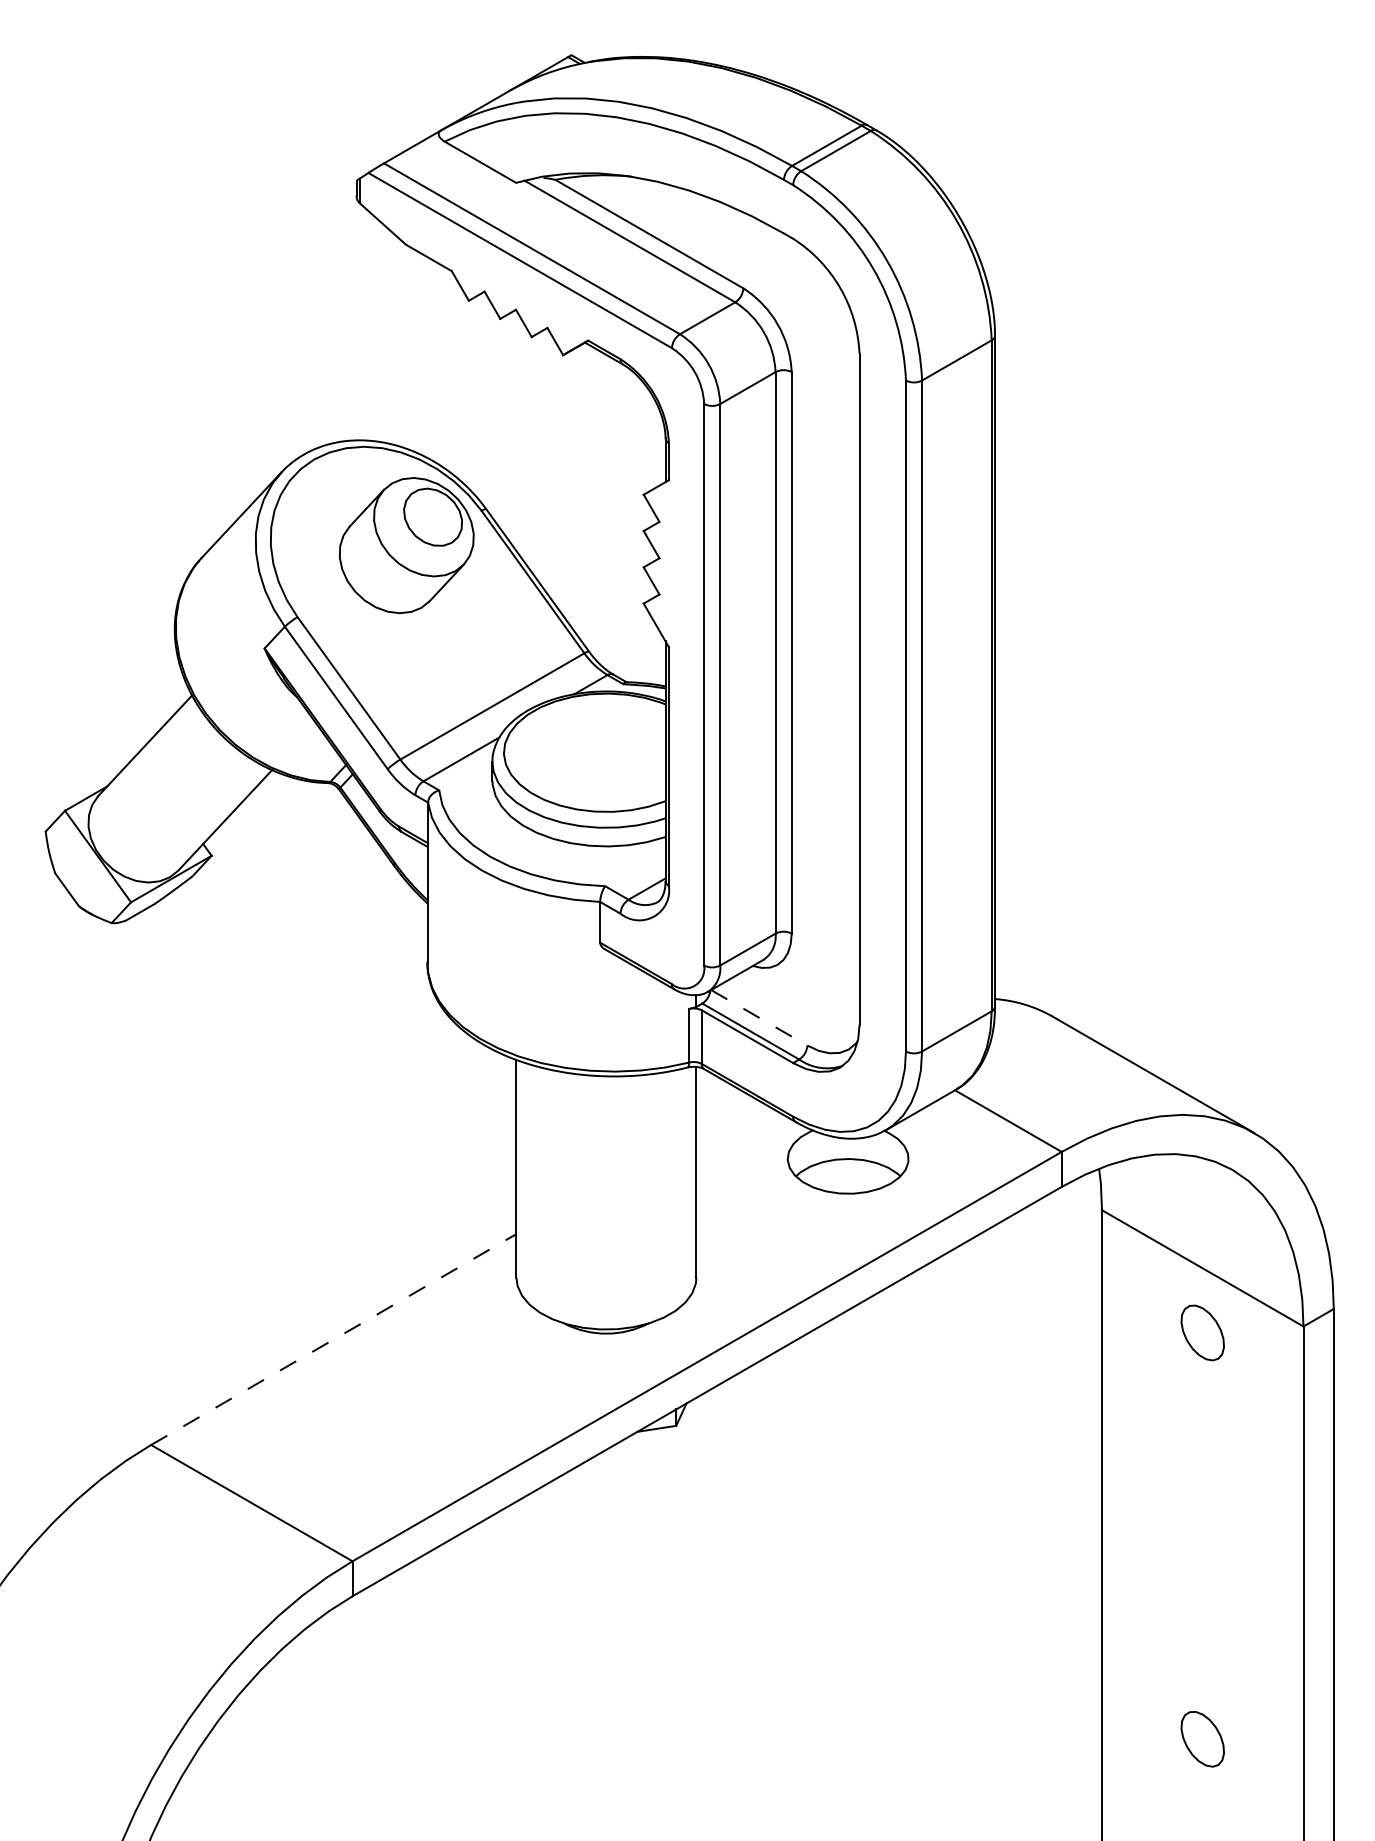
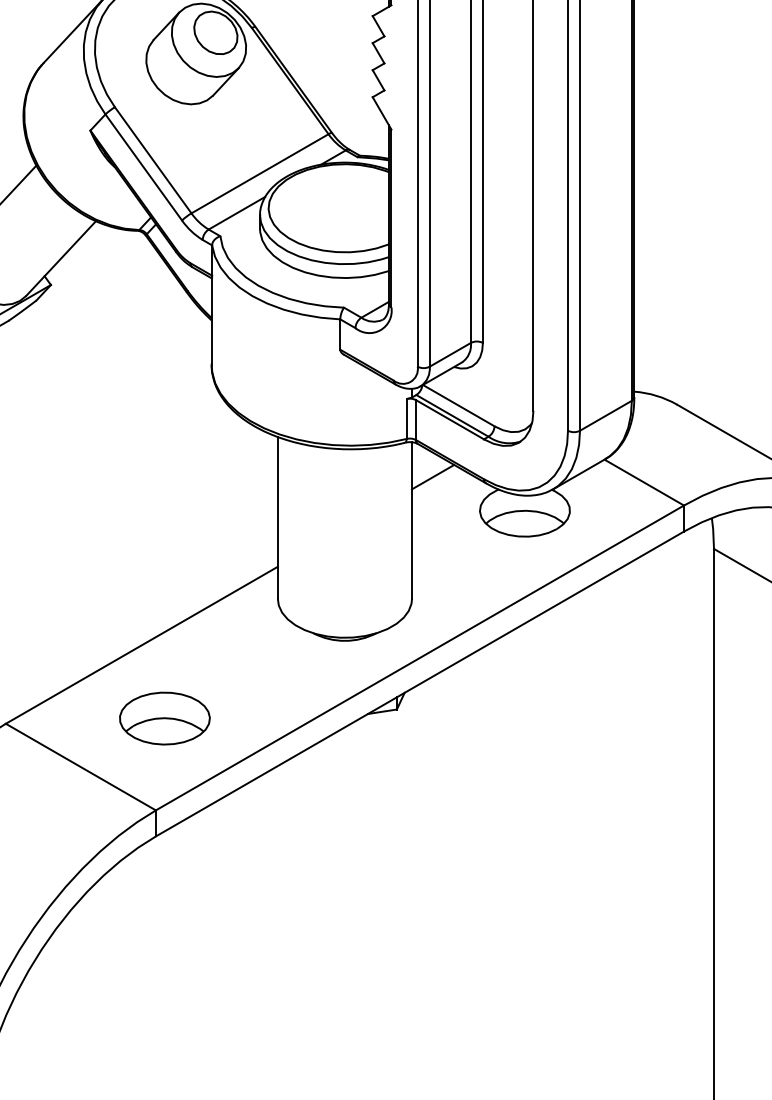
line: (759, 1017) -> (458, 405), dashed -> solid
line: (724, 1113) -> (432, 476), added
line: (333, 1339) -> (141, 645), dashed -> solid
part: (364, 1437) -> (164, 718), added

